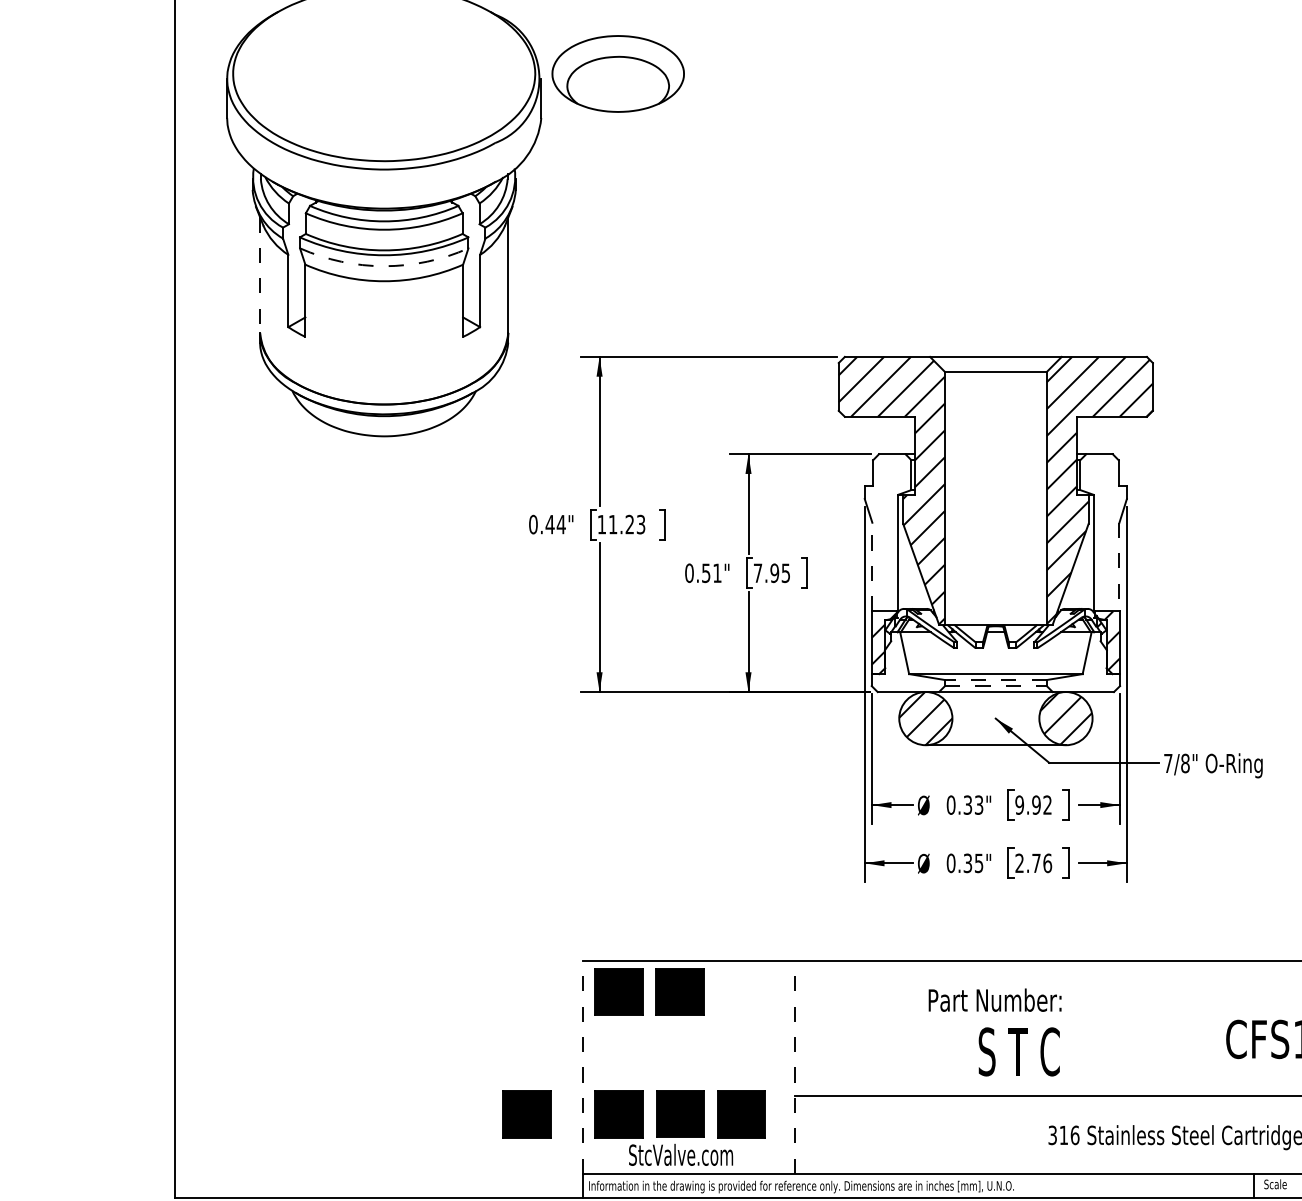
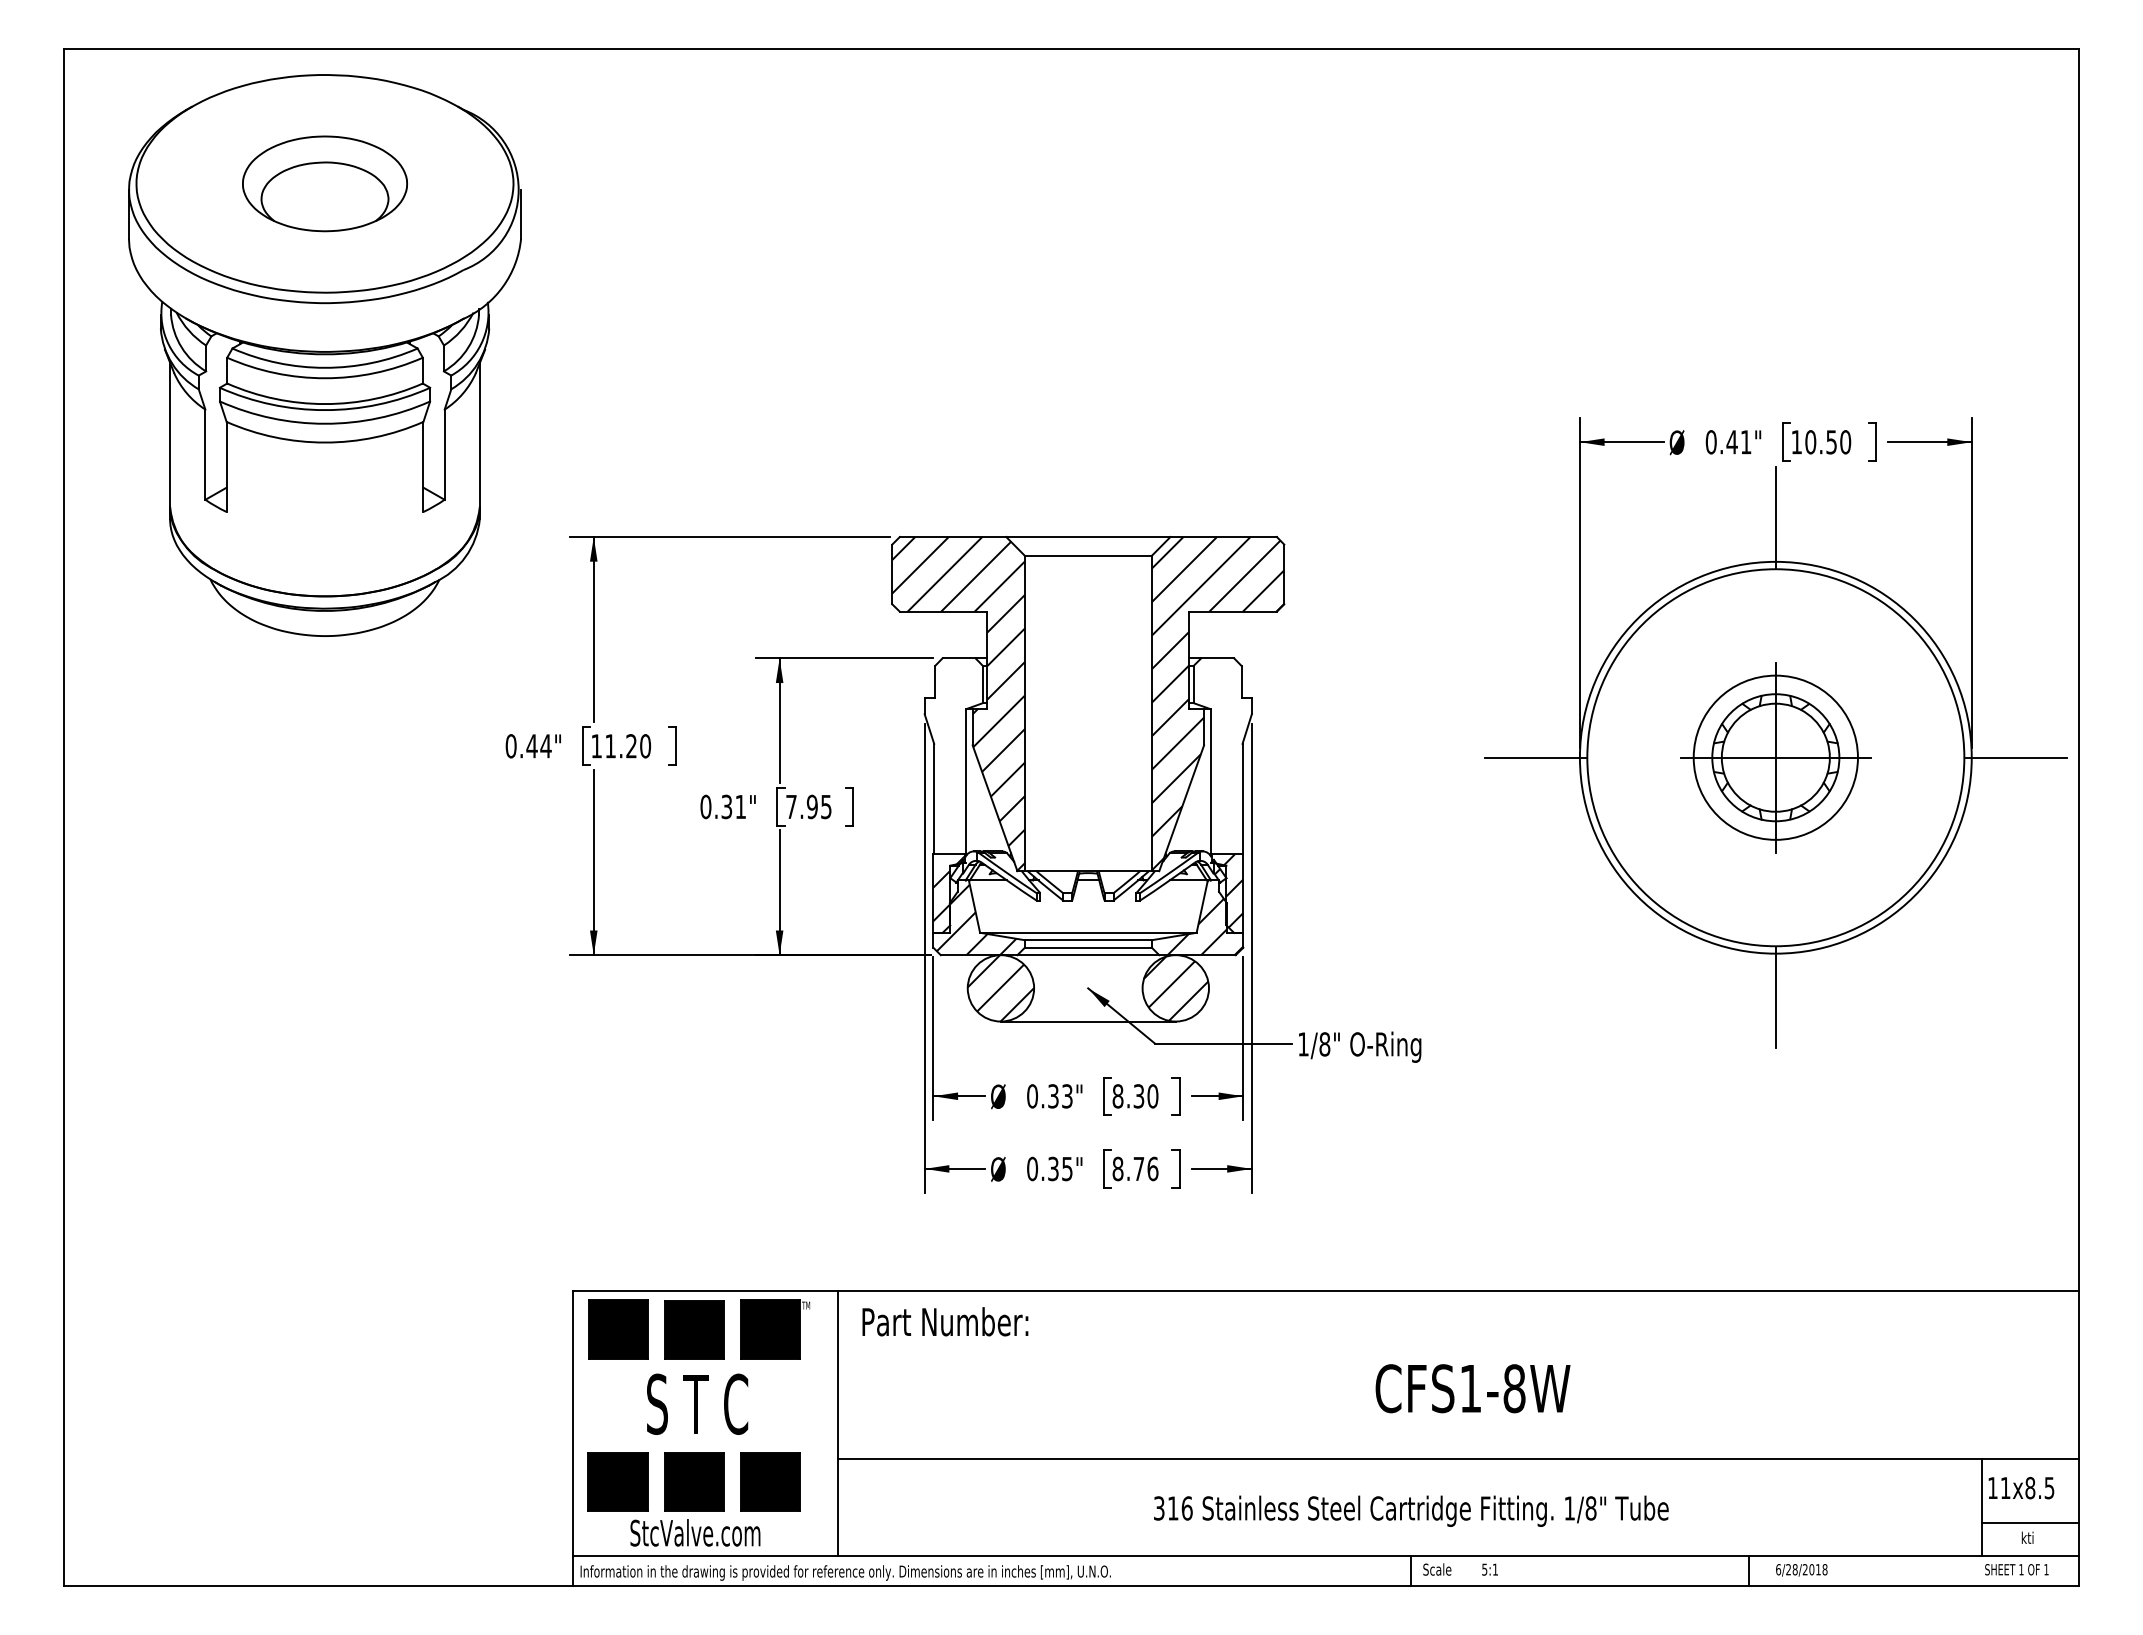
part: (617, 73) -> (324, 183), moved
arc: (384, 265) -> (325, 423), dashed -> solid
line: (260, 275) -> (170, 435), dashed -> solid
text: (641, 524) -> (645, 746), 11.23 -> 11.20
line: (872, 566) -> (934, 798), dashed -> solid
line: (1119, 567) -> (1242, 799), dashed -> solid
text: (706, 572) -> (727, 806), 0.51" -> 0.31"
hatch: (1089, 661) -> (1205, 917), added
hatch: (906, 663) -> (976, 919), added
line: (996, 680) -> (1088, 940), dashed -> solid
line: (996, 685) -> (1088, 947), dashed -> solid
text: (1168, 763) -> (1303, 1044), 7/8" -> 1/8"
text: (1033, 805) -> (1135, 1096), 9.92 -> 8.30
text: (1019, 862) -> (1117, 1168), 2.76 -> 8.76
part: (745, 991) -> (775, 1329), added
text: (995, 999) -> (945, 1321), moved
text: (1019, 1051) -> (697, 1403), moved
line: (583, 1067) -> (573, 1423), dashed -> solid
line: (794, 1067) -> (837, 1423), dashed -> solid
part: (526, 1113) -> (502, 1481), removed

